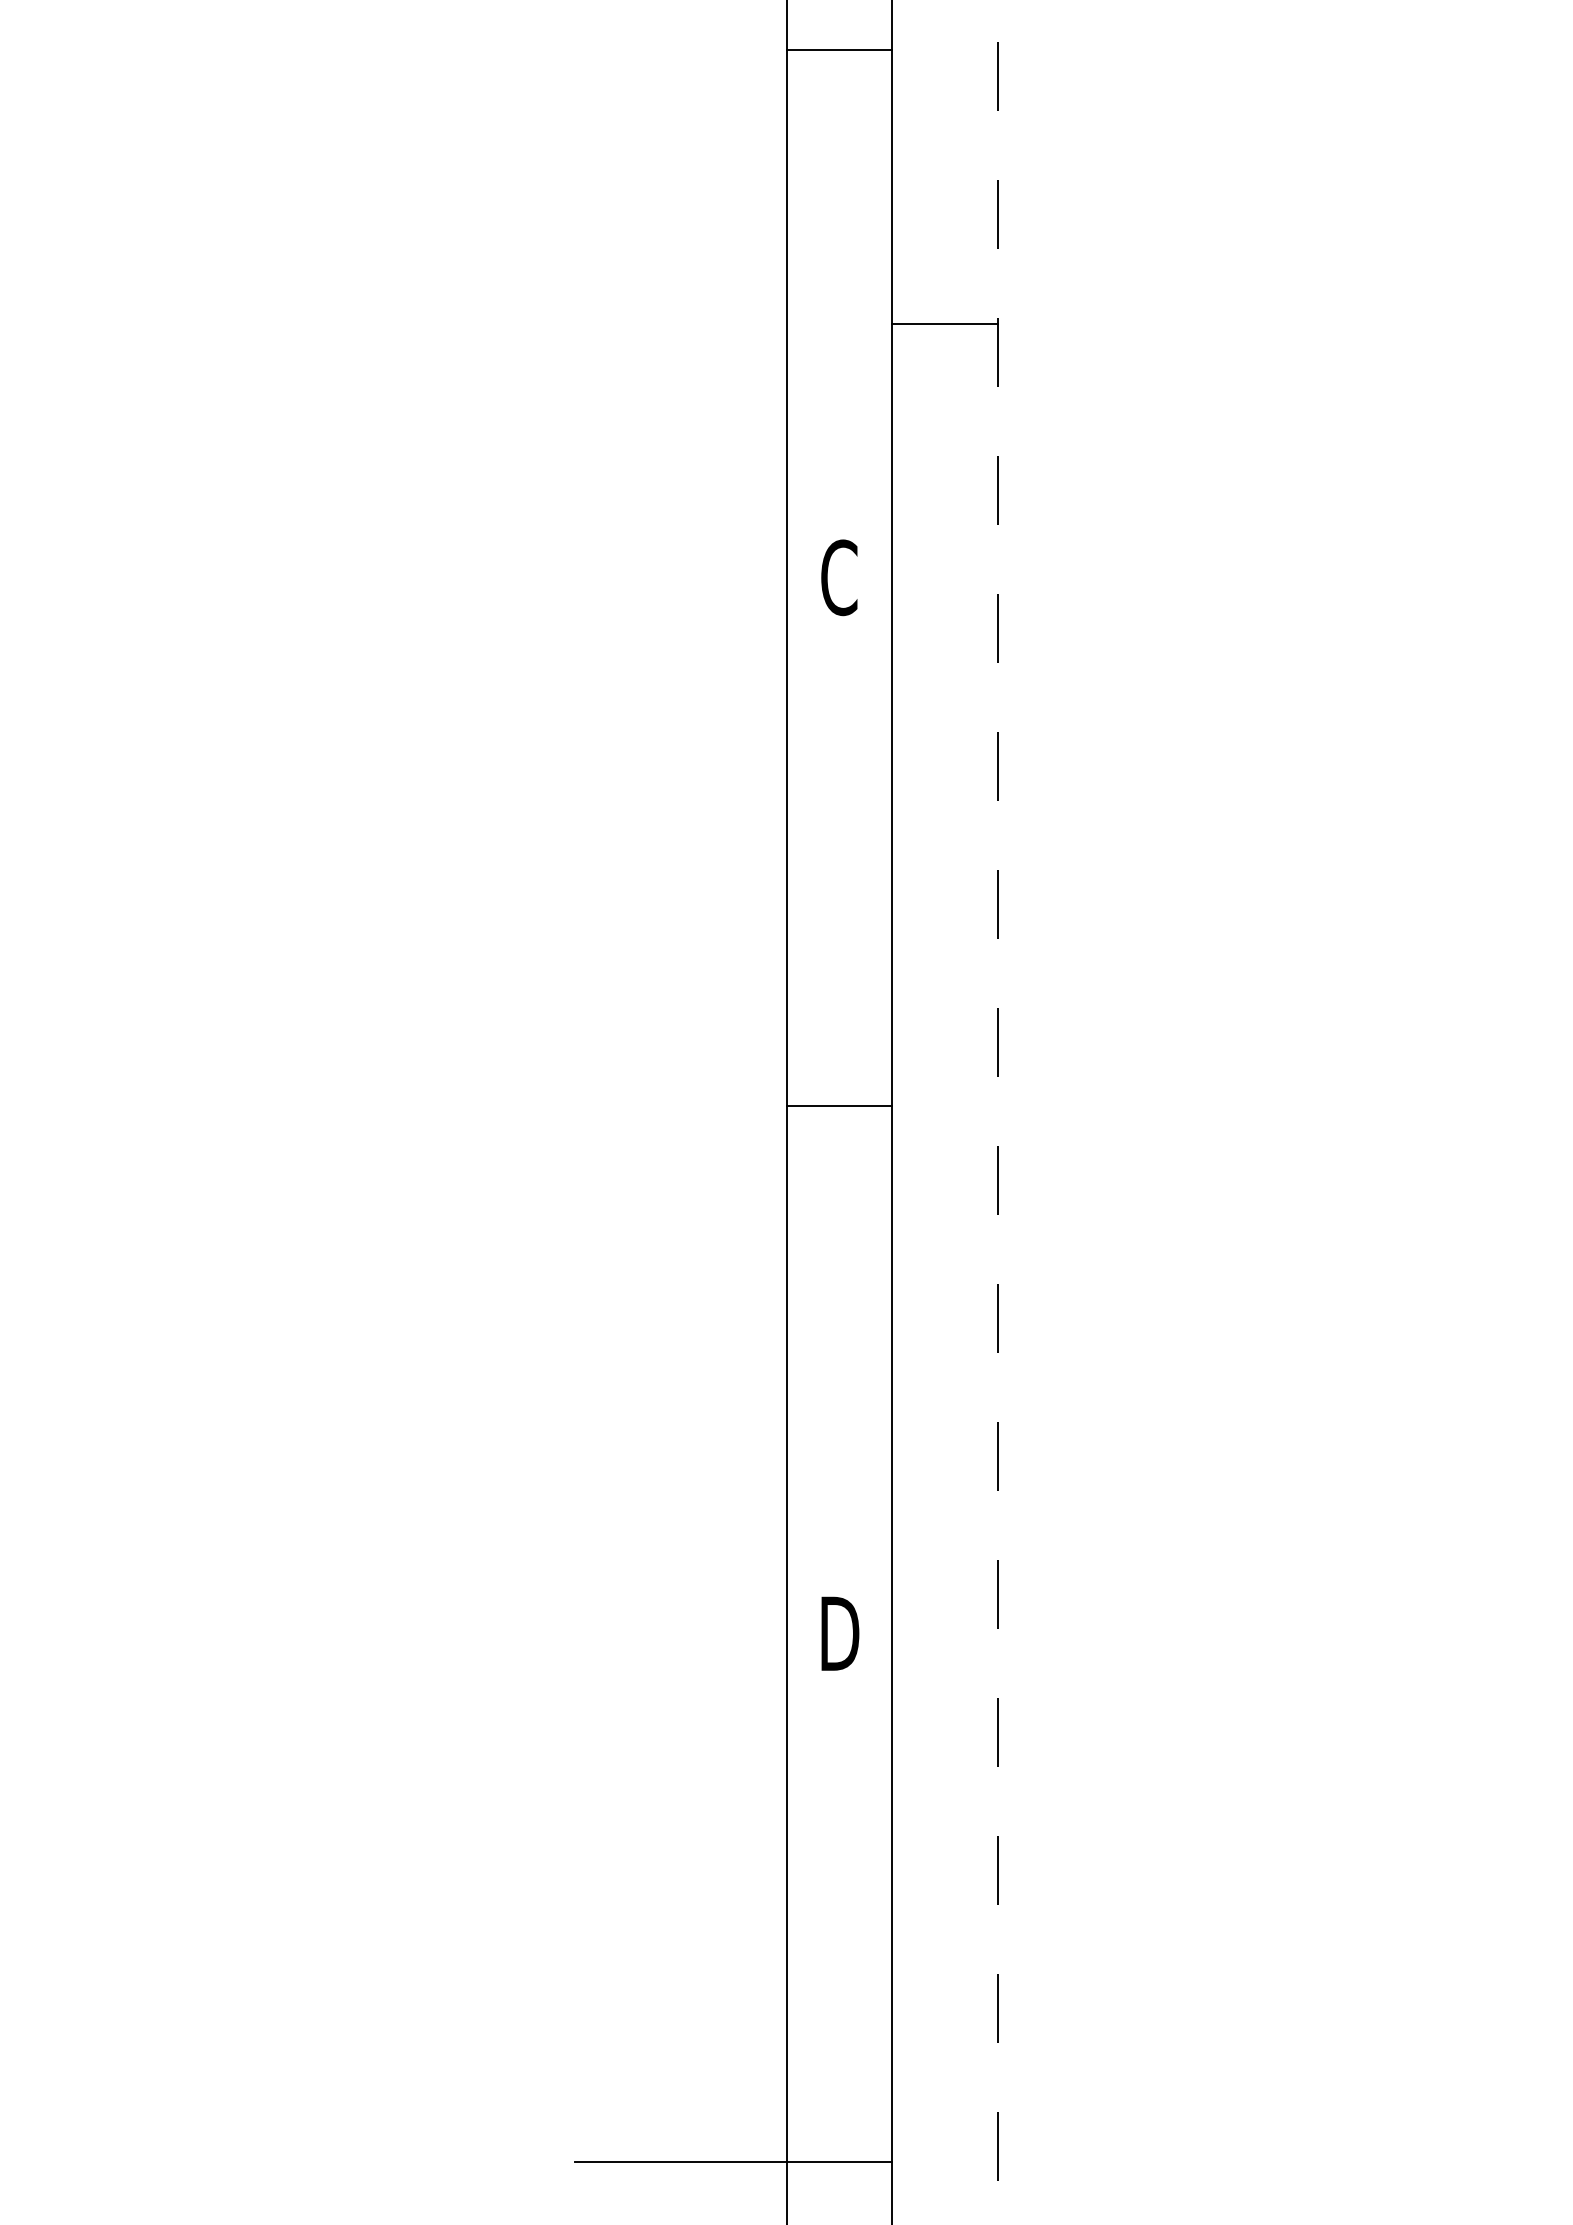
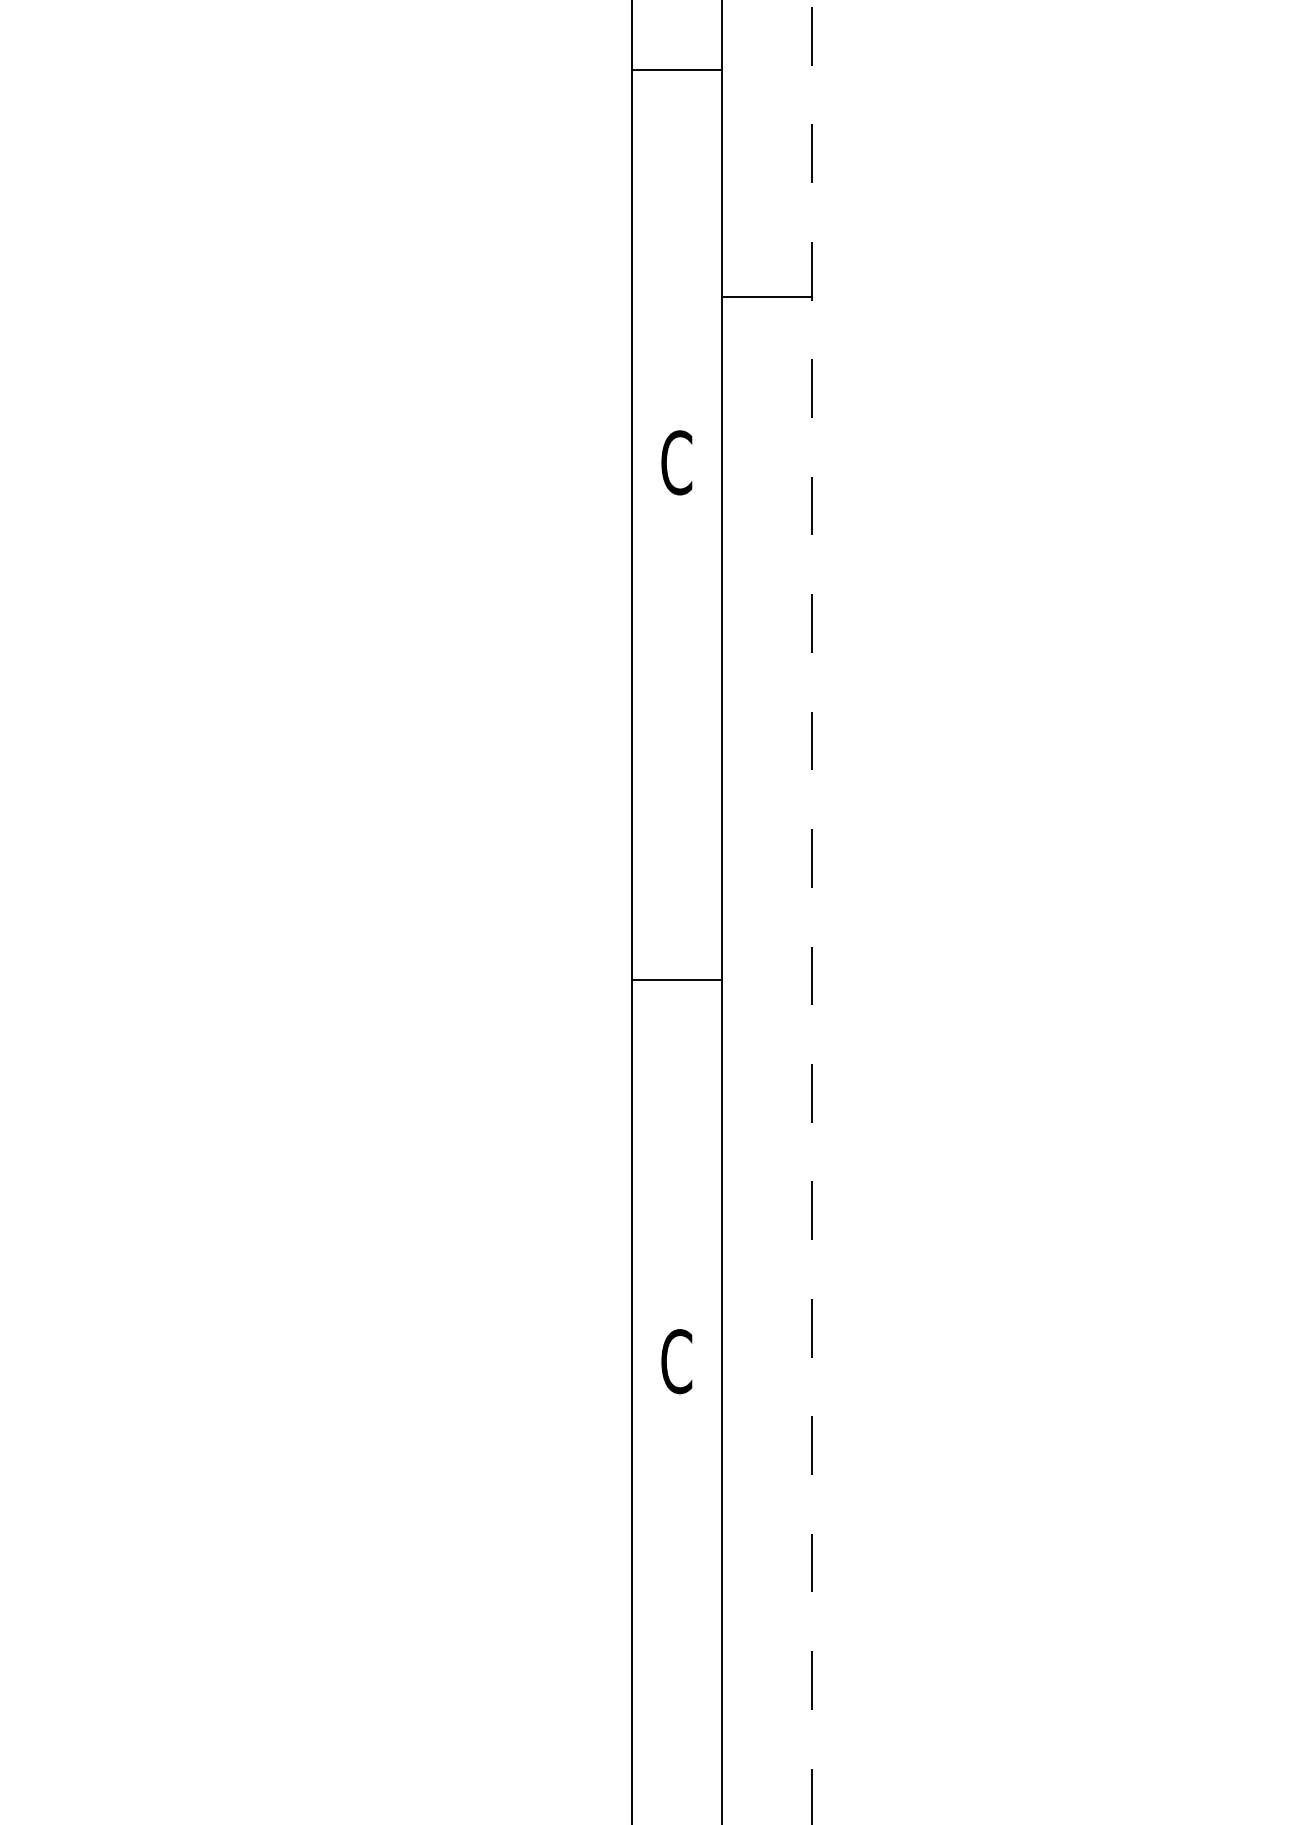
line: (839, 49) -> (676, 70), moved
line: (944, 324) -> (766, 297), moved
line: (839, 1105) -> (676, 980), moved
text: (840, 1633) -> (677, 1361), D -> C
line: (733, 2161) -> (586, 1810), removed

